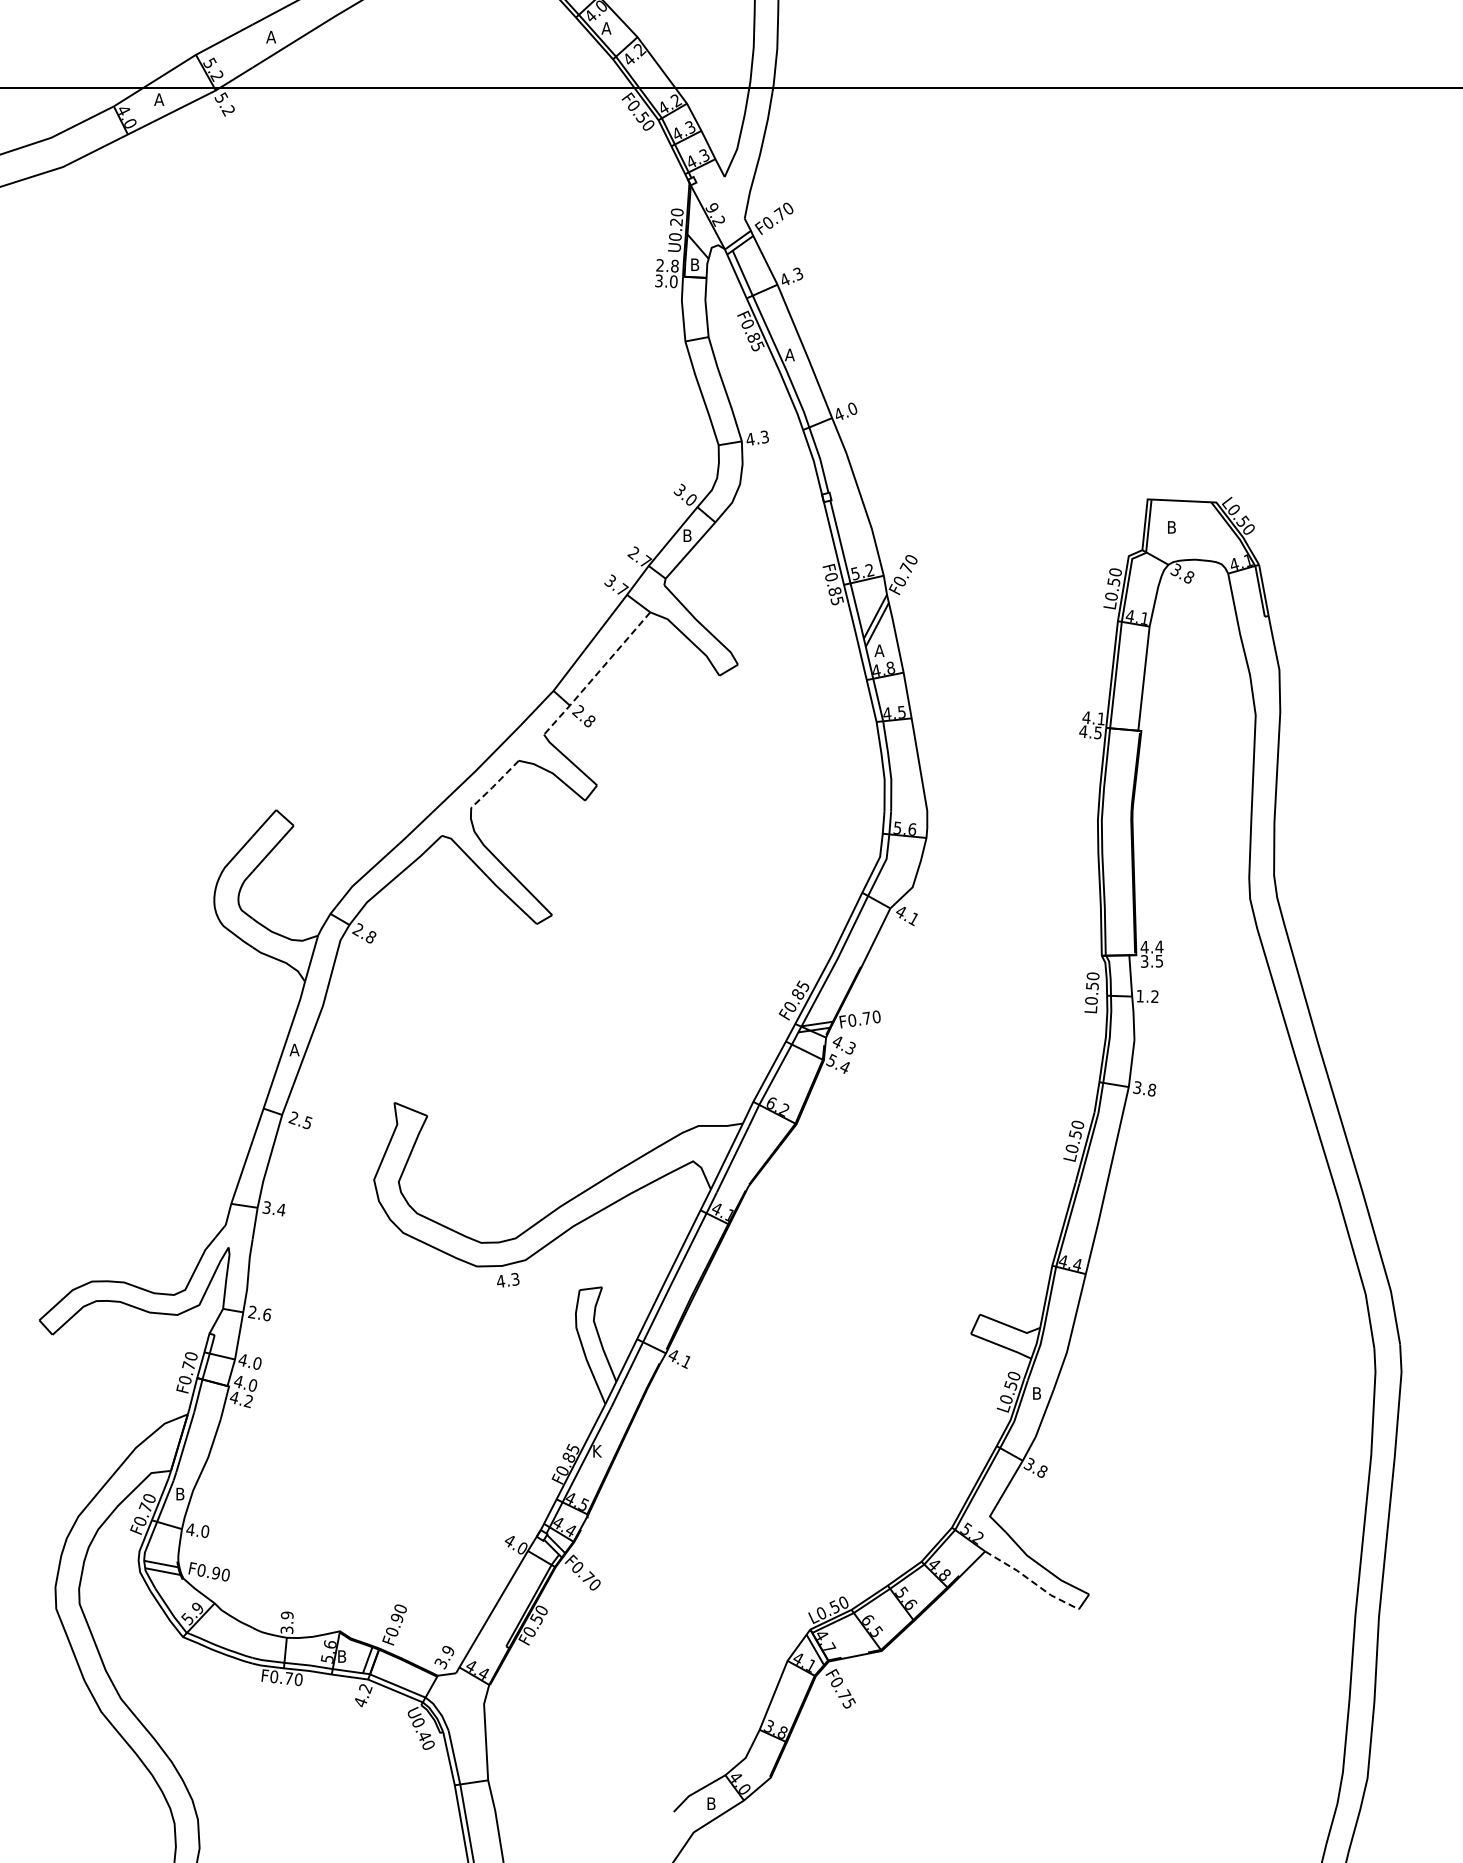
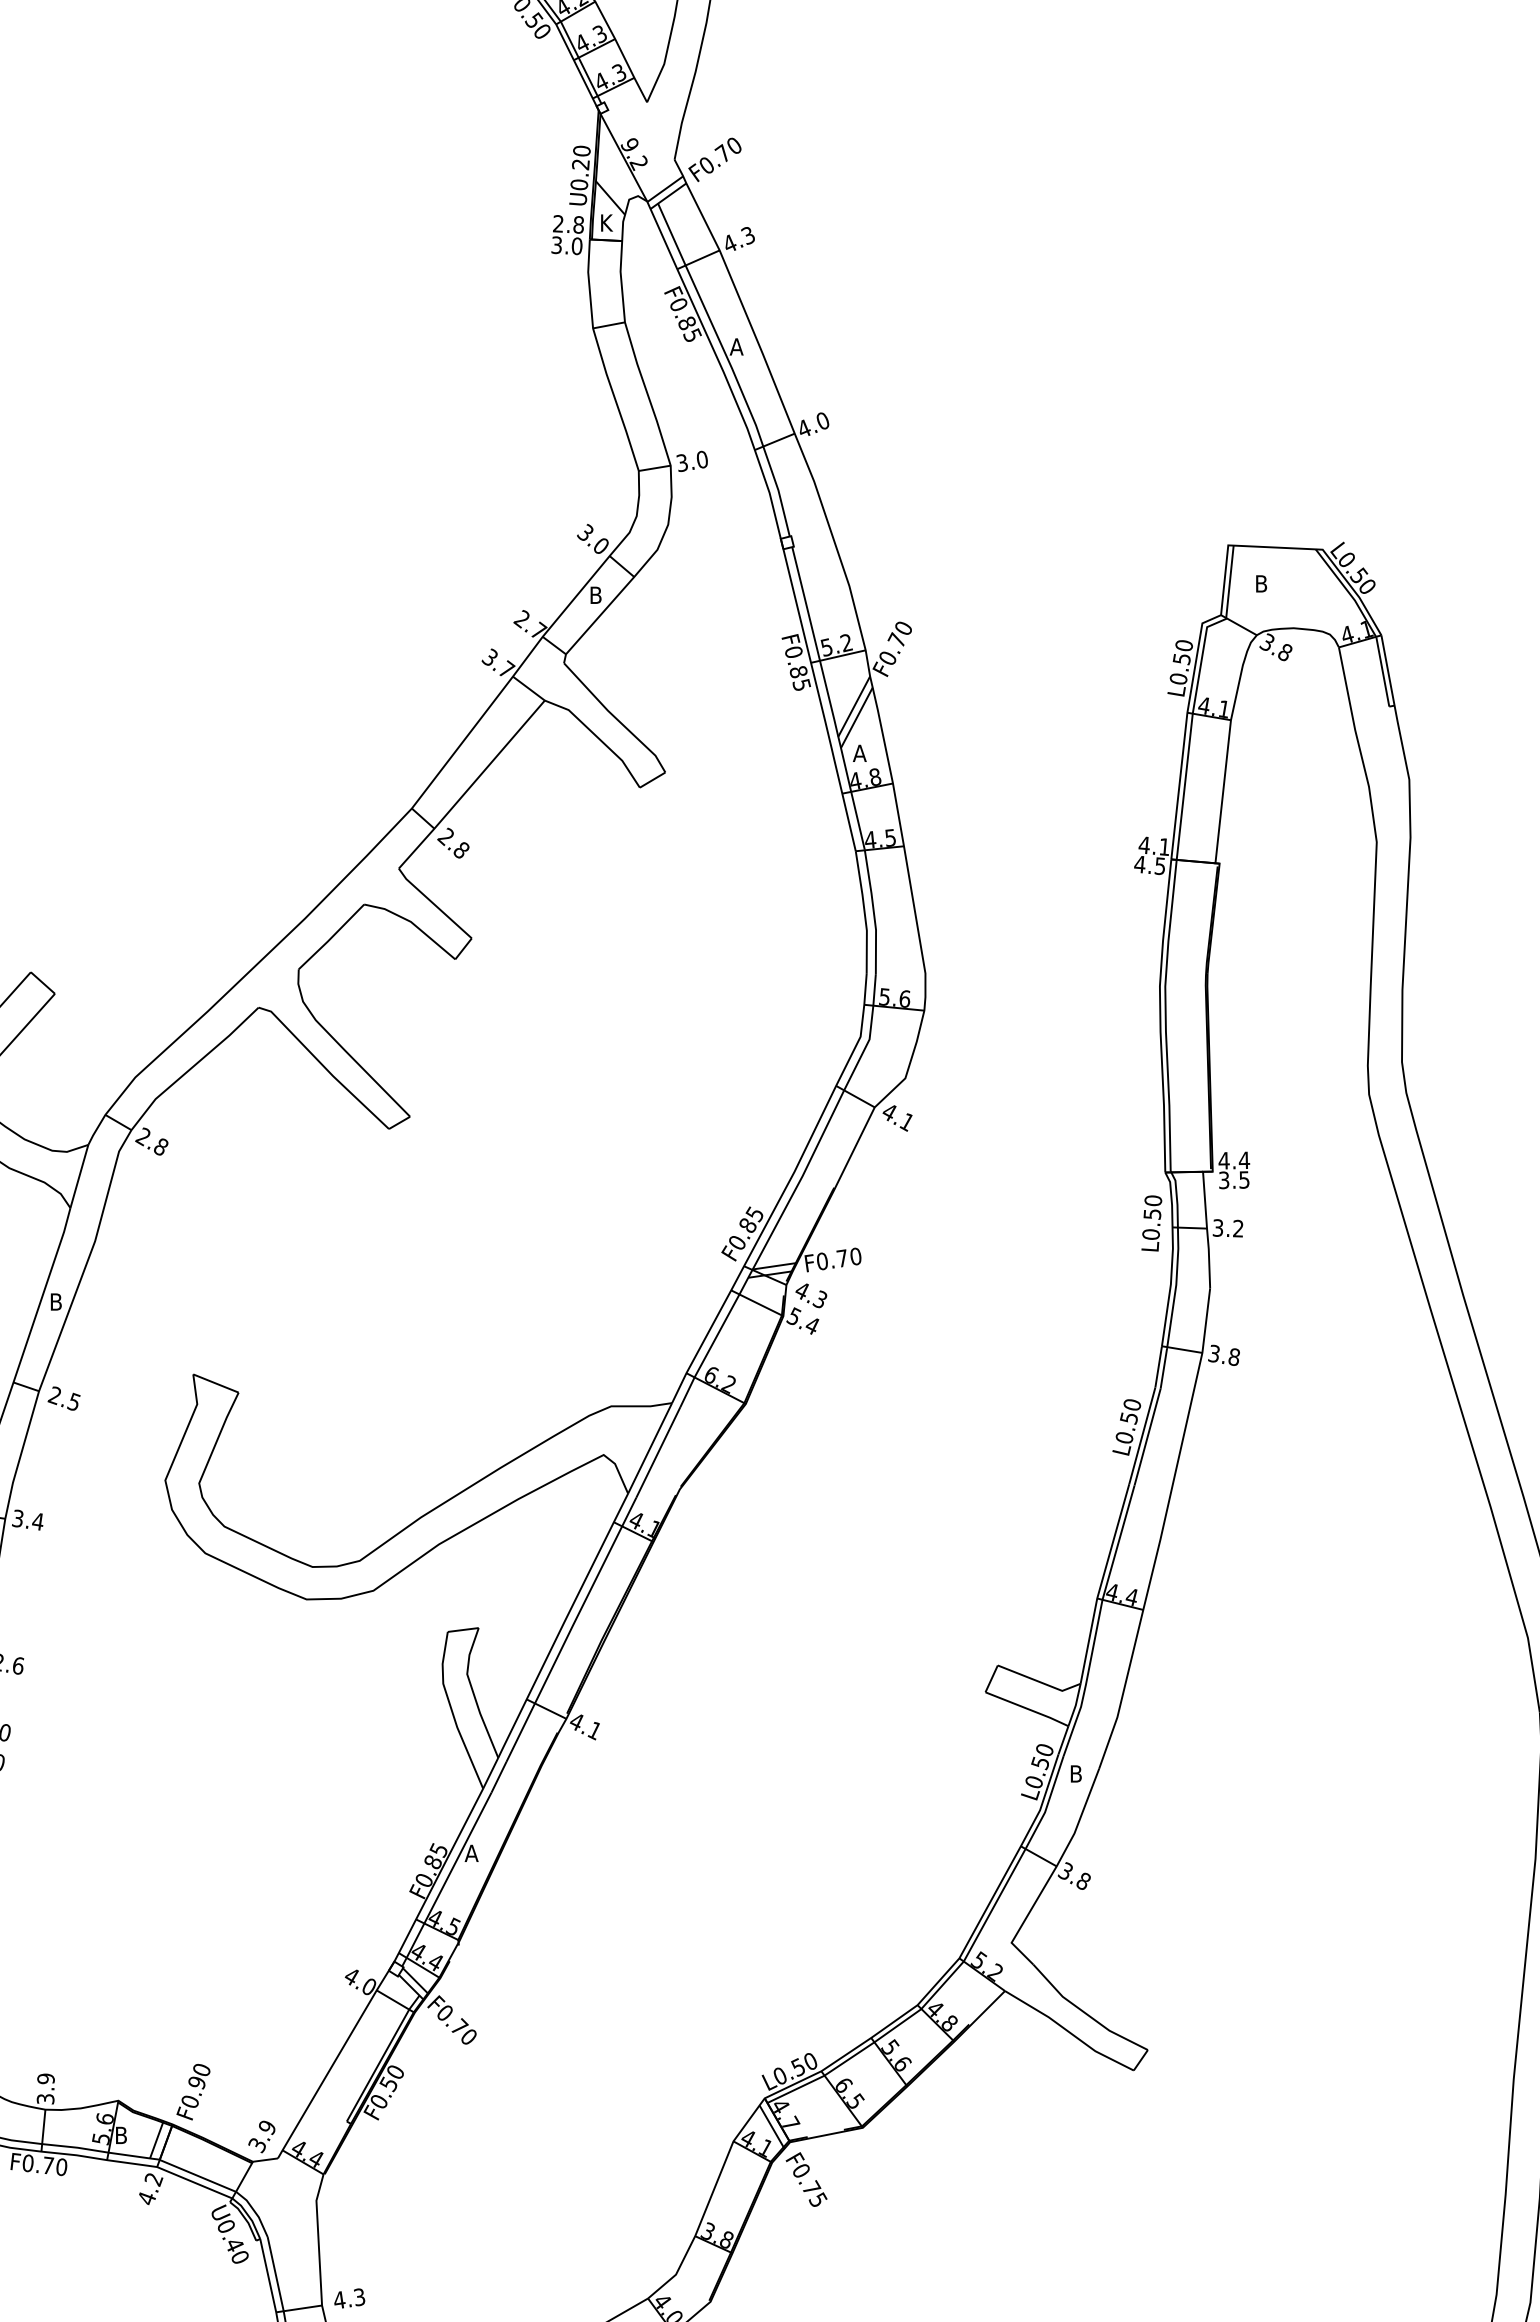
text: (695, 264) -> (606, 222), B -> K
text: (757, 438) -> (692, 461), 4.3 -> 3.0
line: (597, 674) -> (472, 785), dashed -> solid
line: (494, 785) -> (330, 938), dashed -> solid
text: (1139, 995) -> (1217, 1227), 1.2 -> 3.2
text: (294, 1049) -> (55, 1301), A -> B
text: (508, 1280) -> (350, 2298), moved
text: (596, 1451) -> (470, 1853), K -> A
line: (1032, 1581) -> (1070, 2032), dashed -> solid

